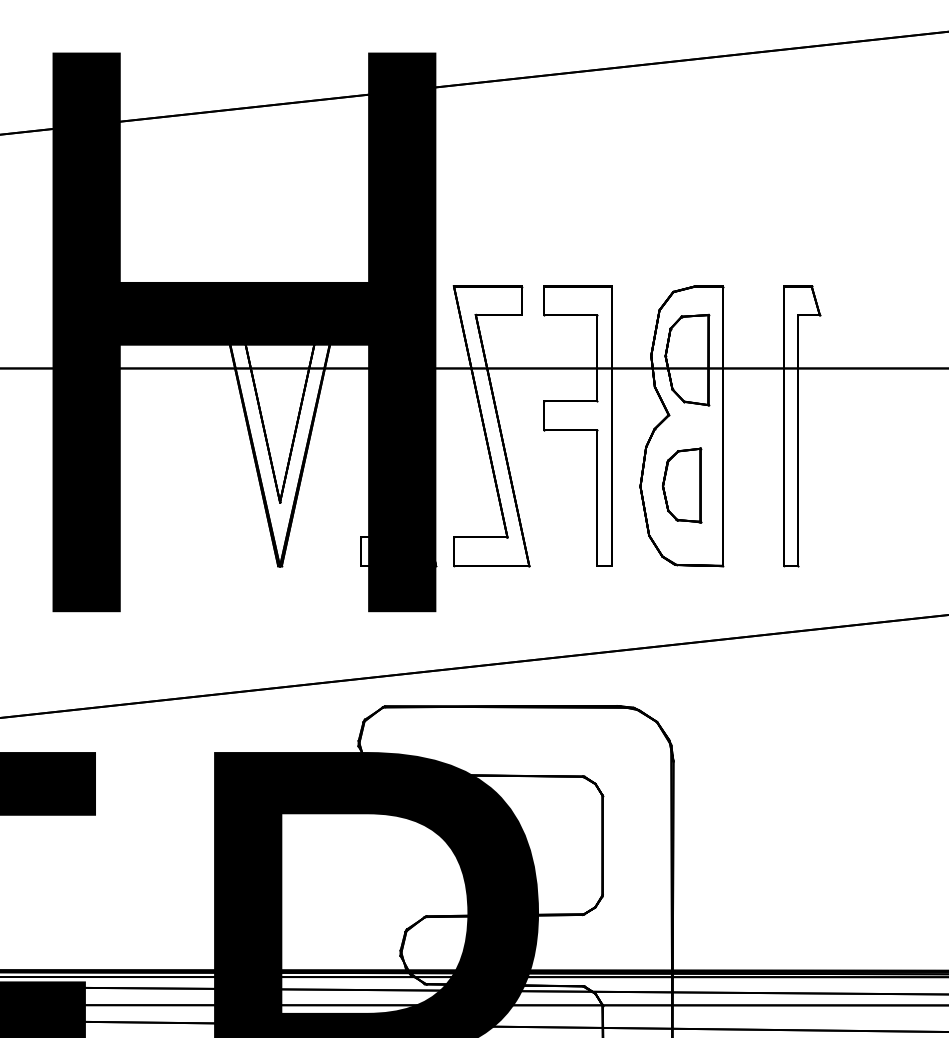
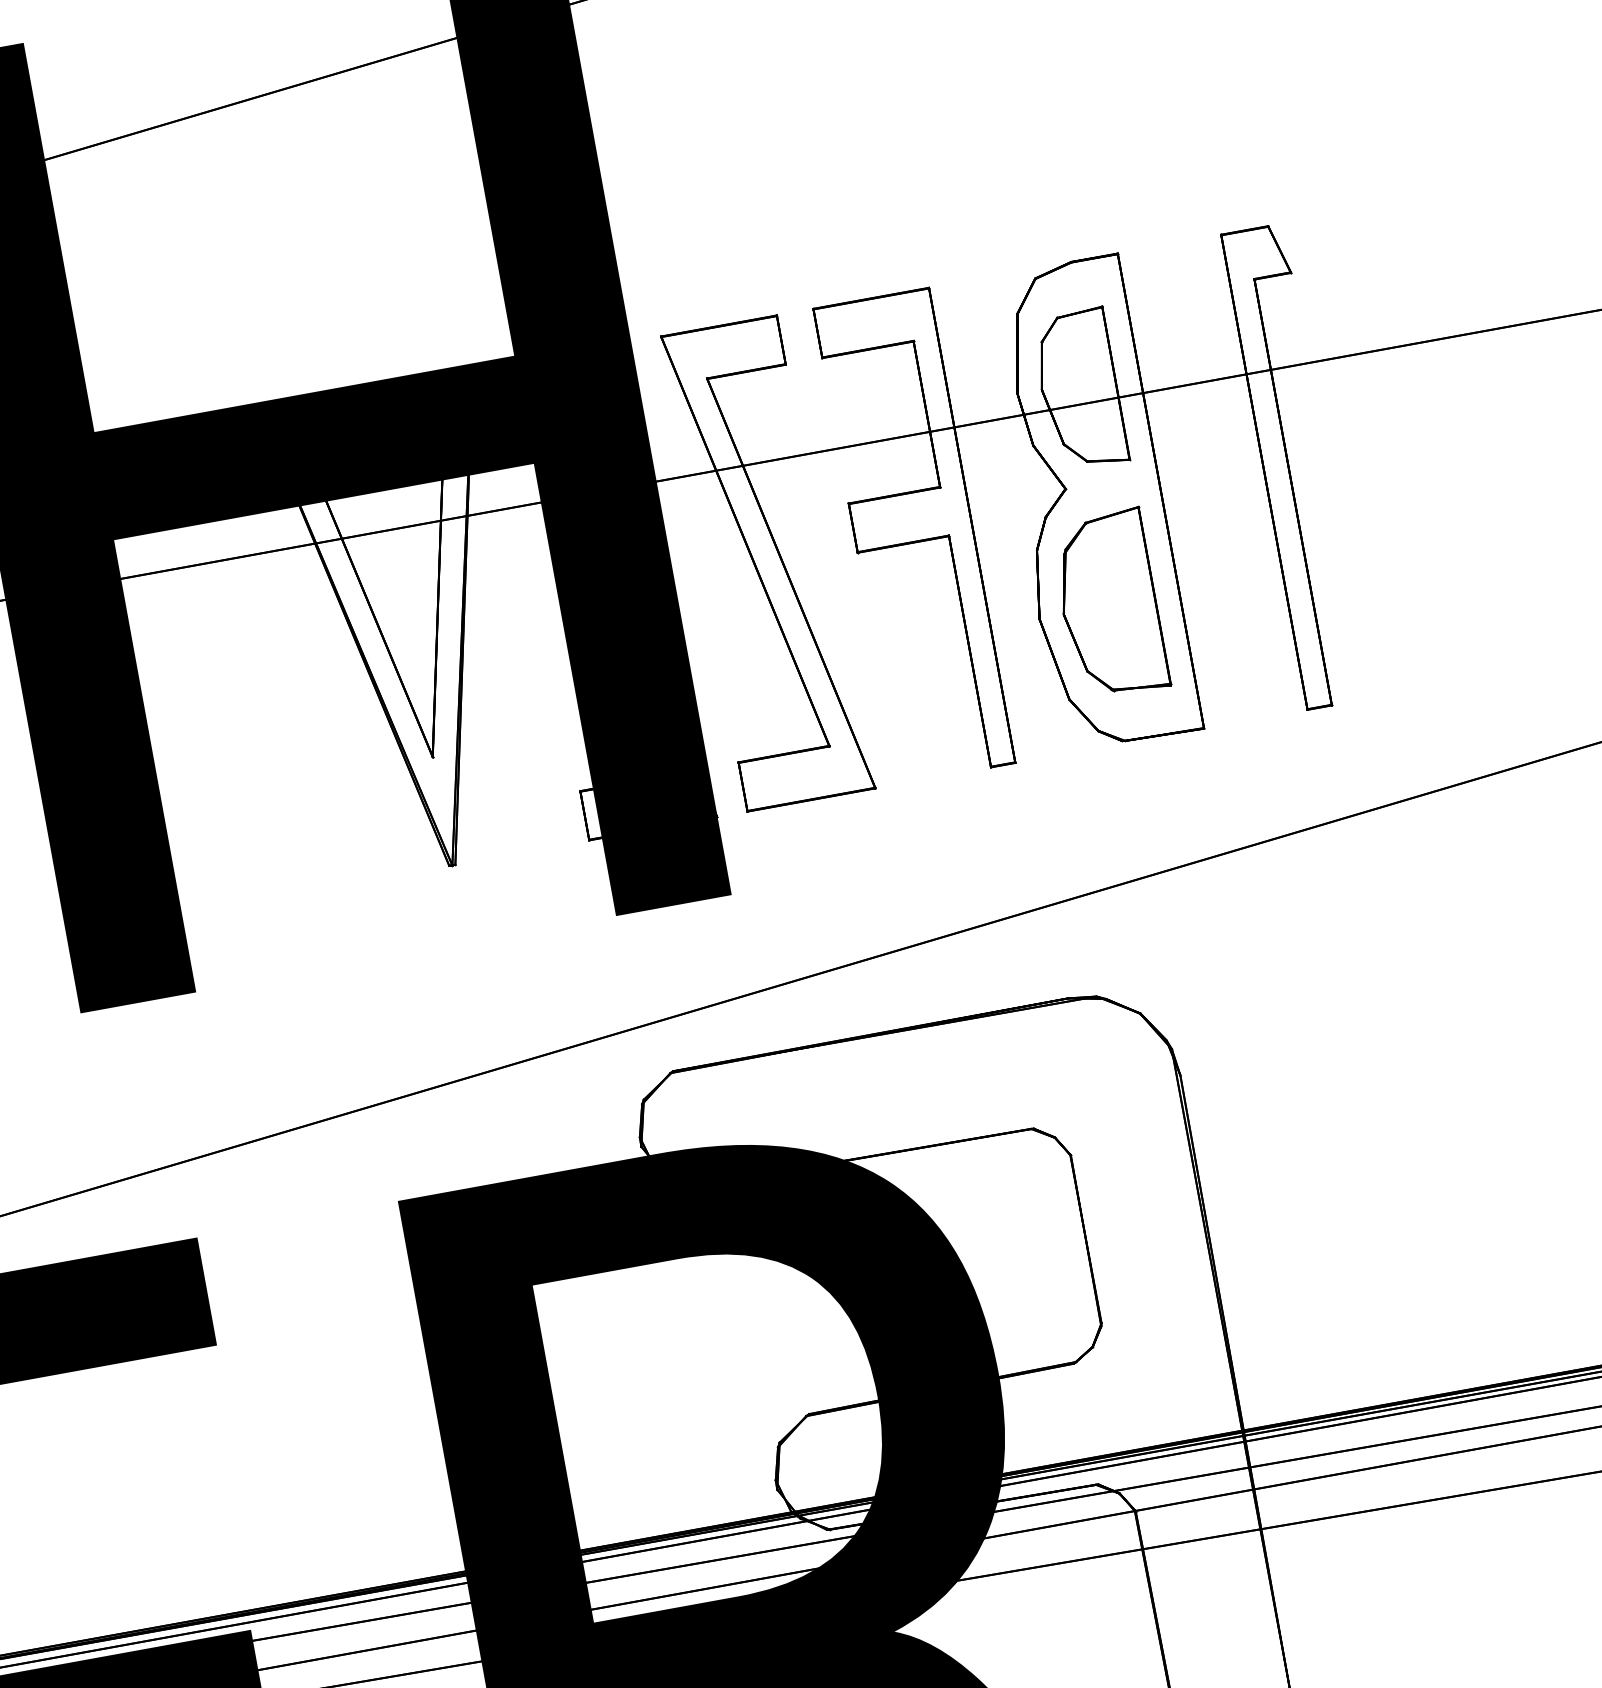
part: (681, 485) -> (1108, 604), size x1.43

